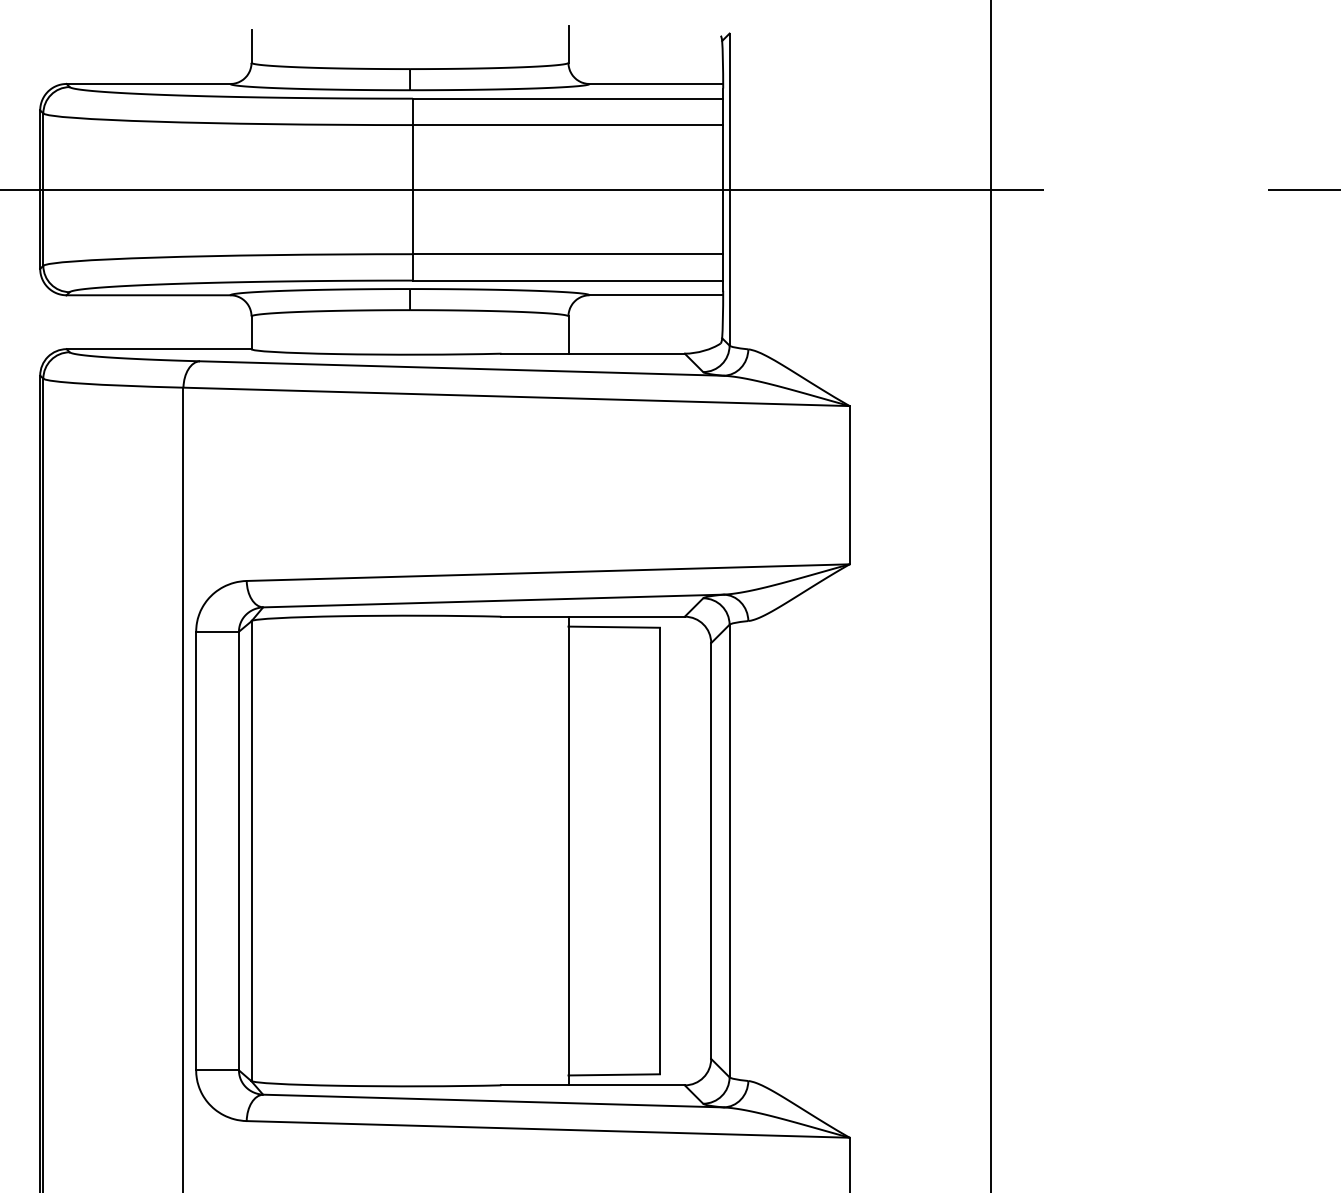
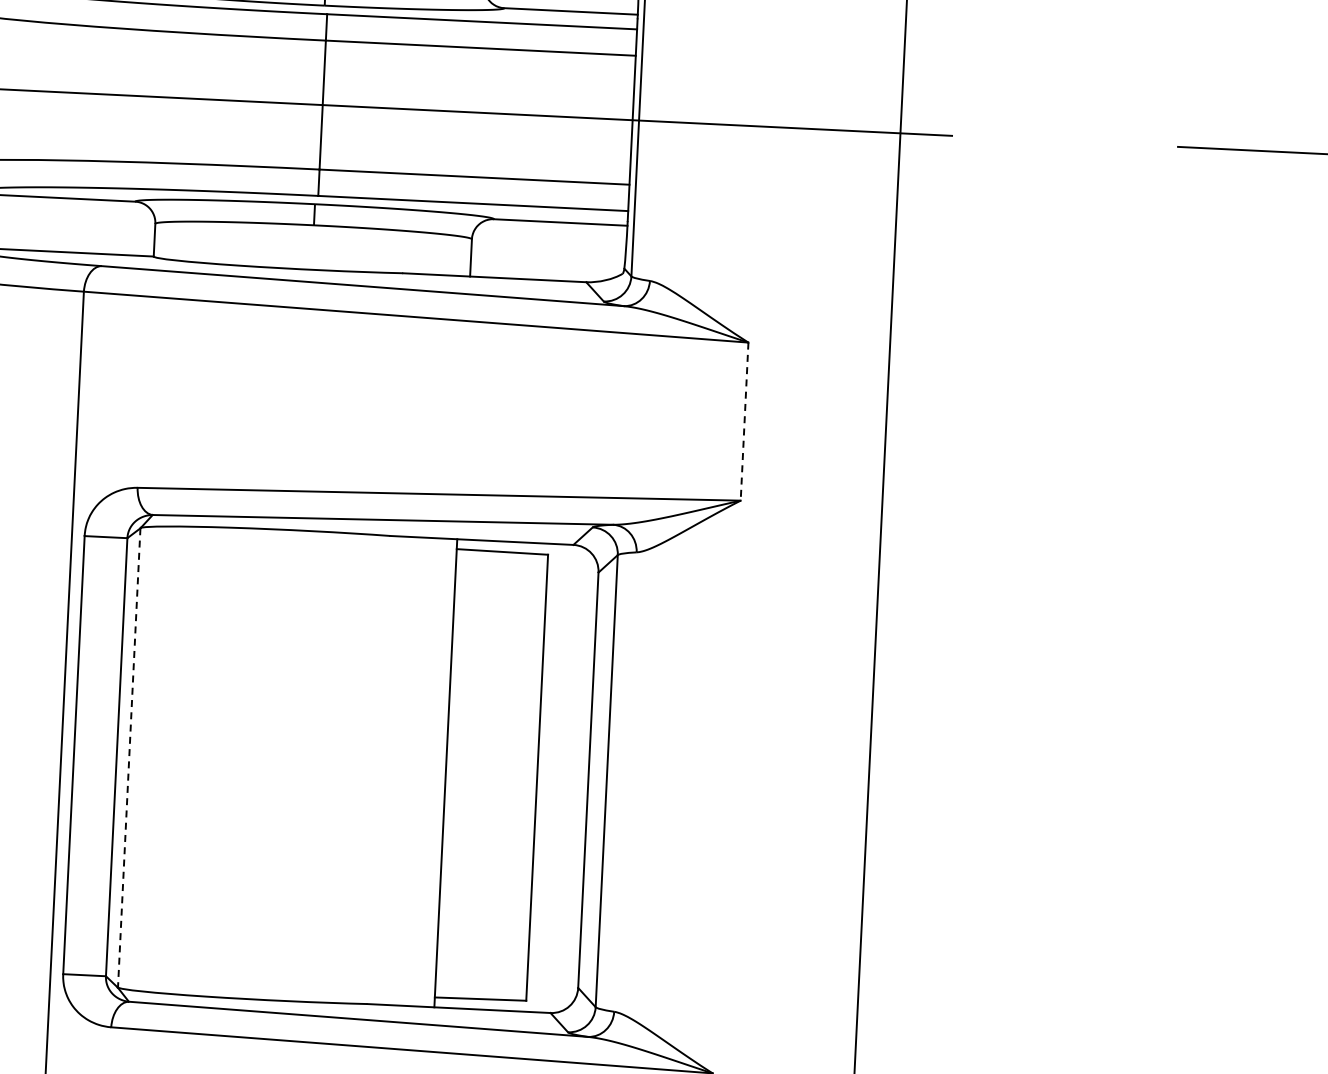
line: (849, 485) -> (744, 421), solid -> dashed
line: (251, 851) -> (129, 758), solid -> dashed

